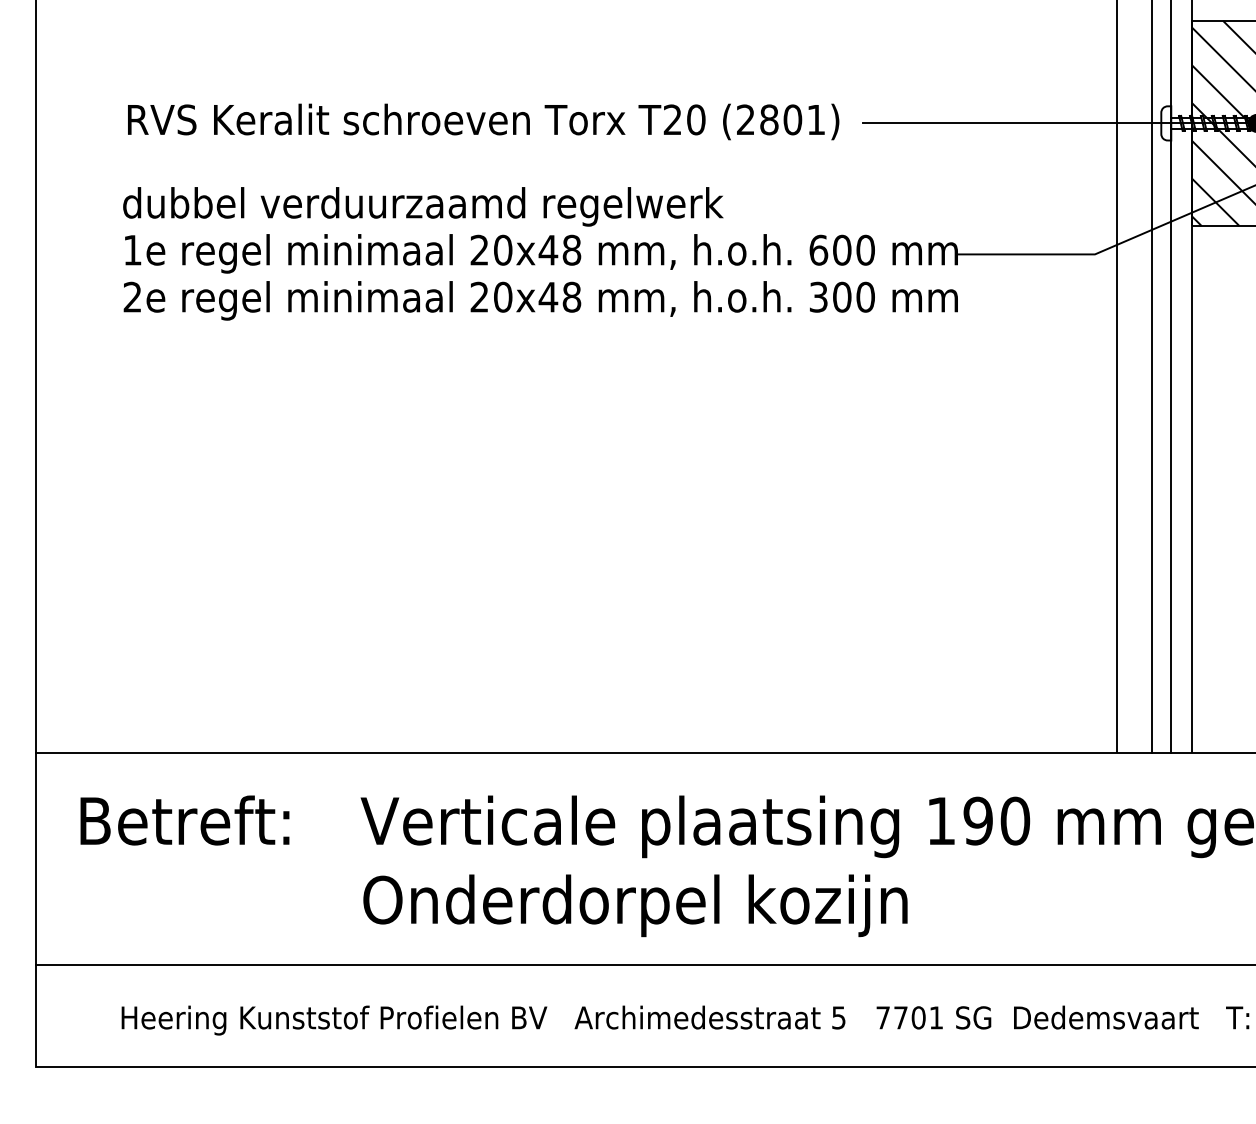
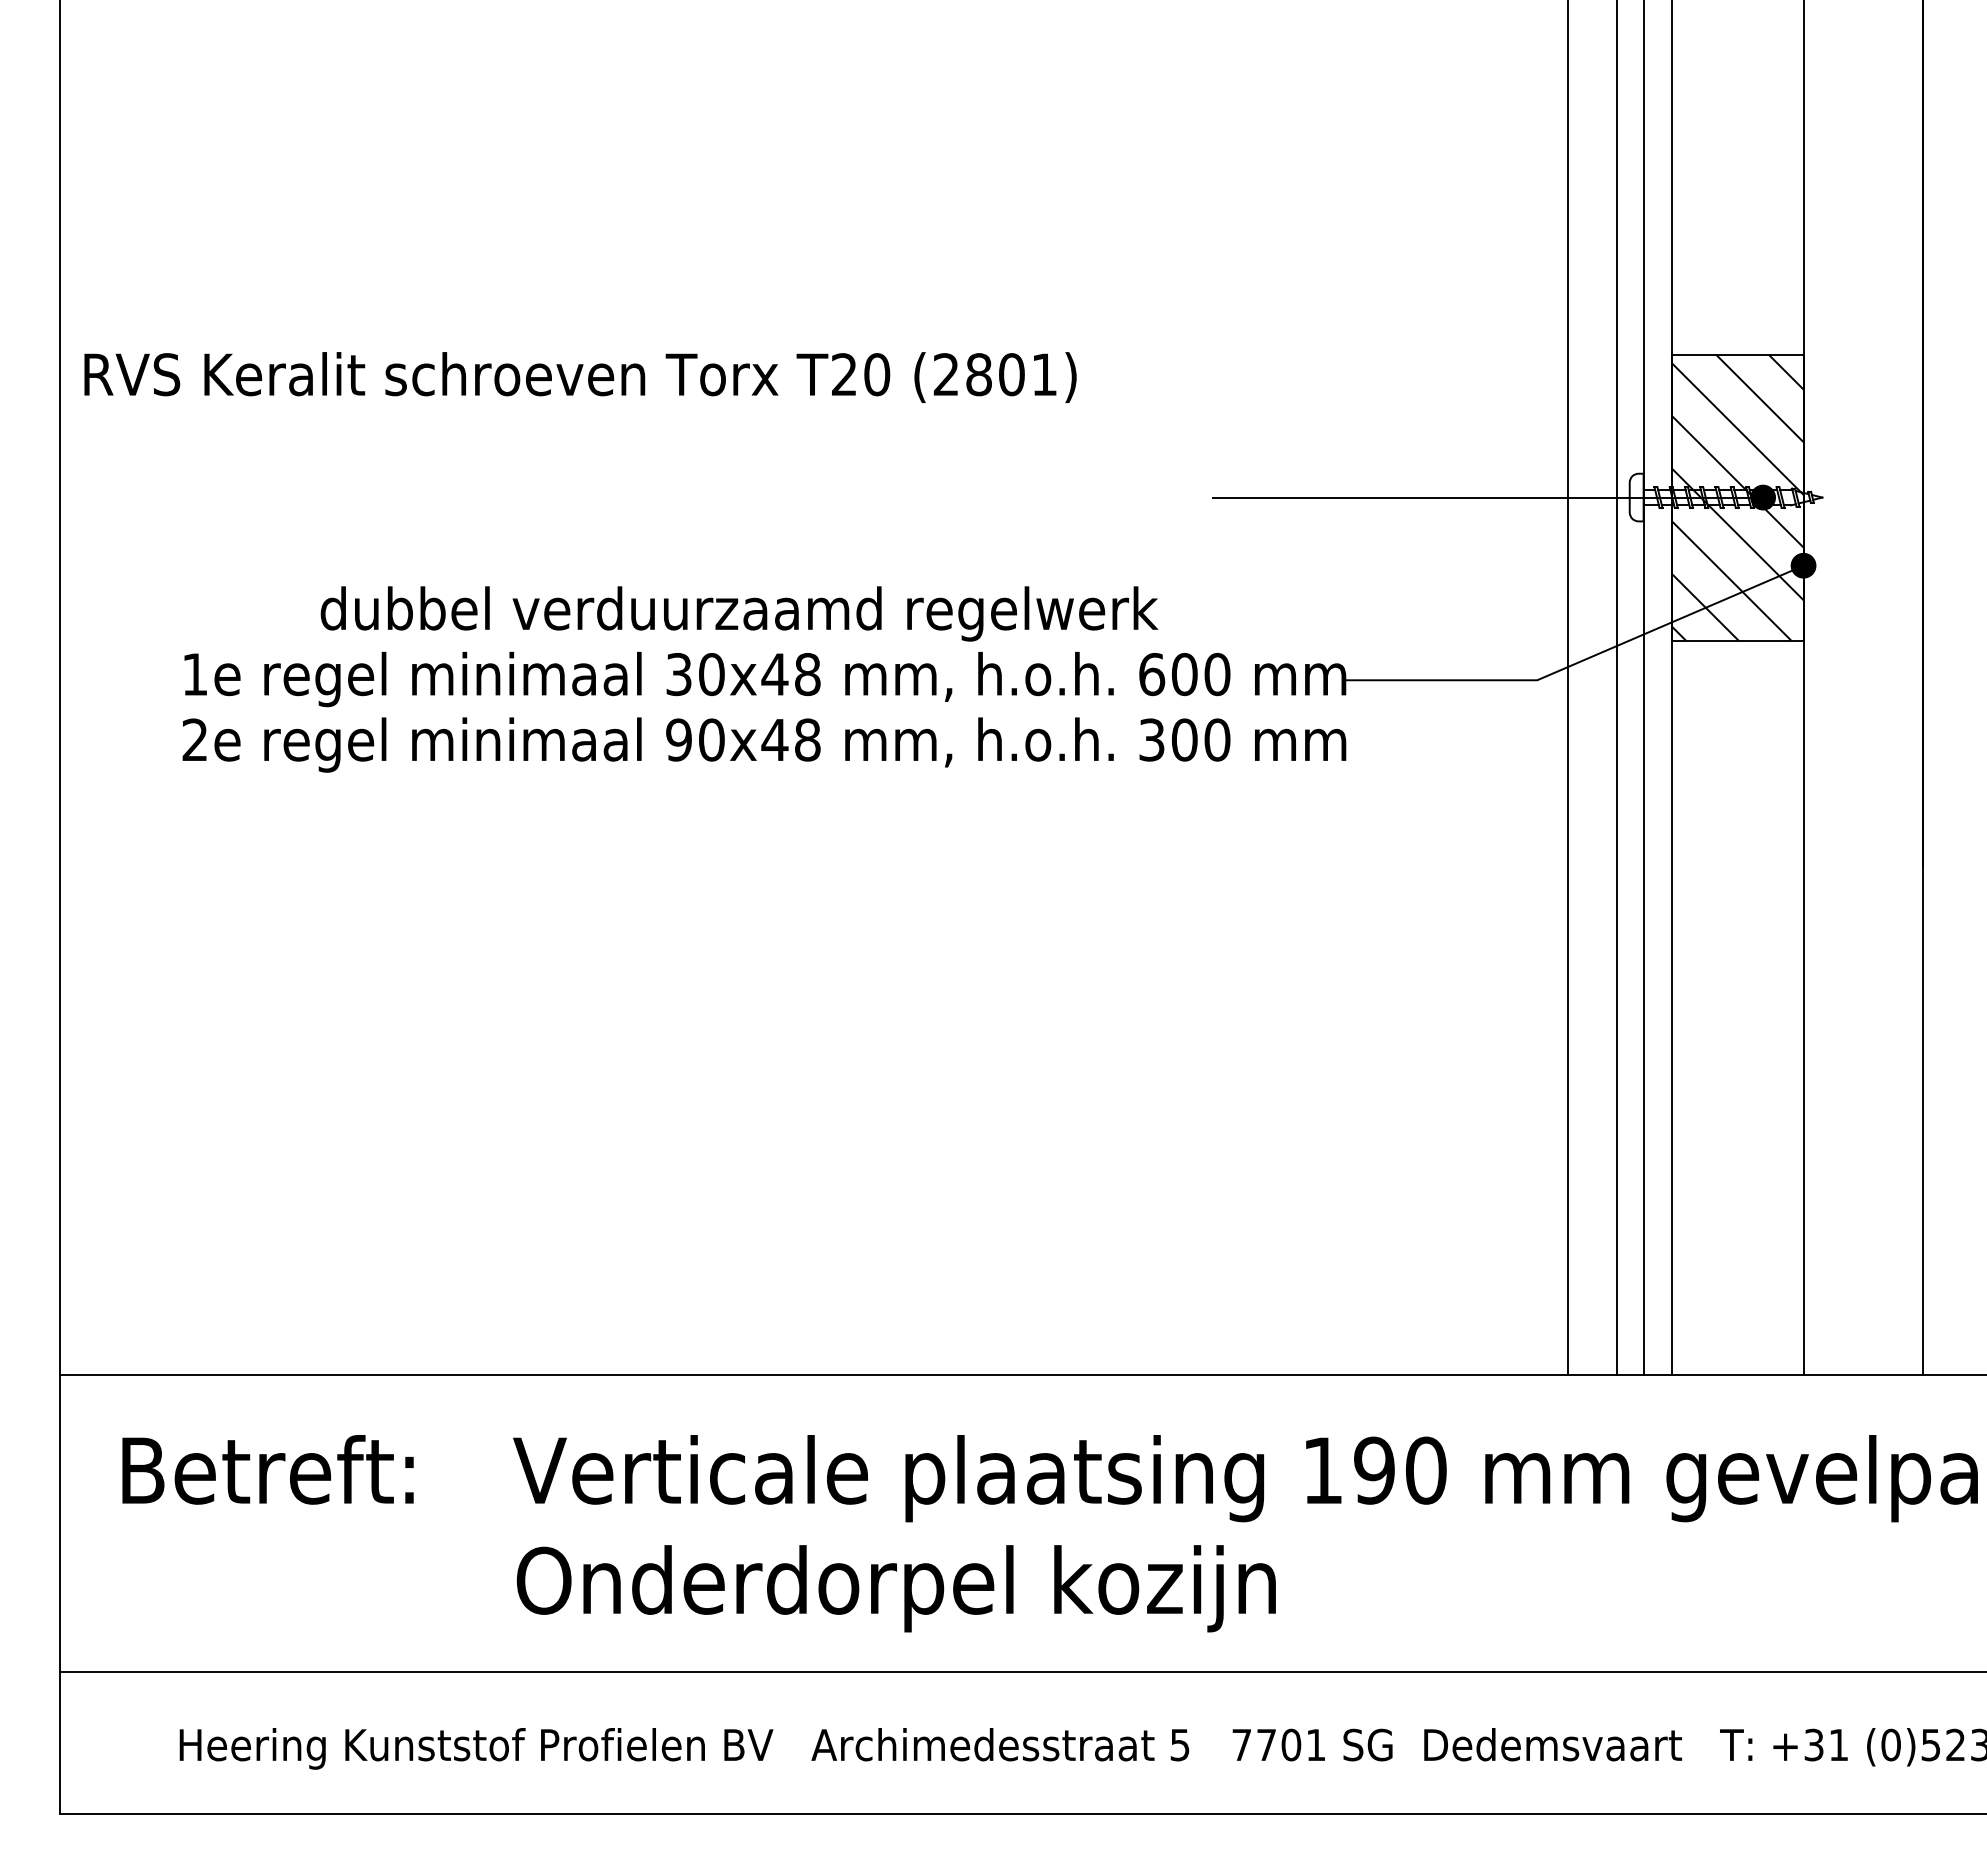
text: (483, 121) -> (580, 377), moved
text: (423, 206) -> (739, 613), moved
text: (479, 250) -> (678, 674), 20x48 -> 30x48
text: (479, 296) -> (678, 739), 20x48 -> 90x48

